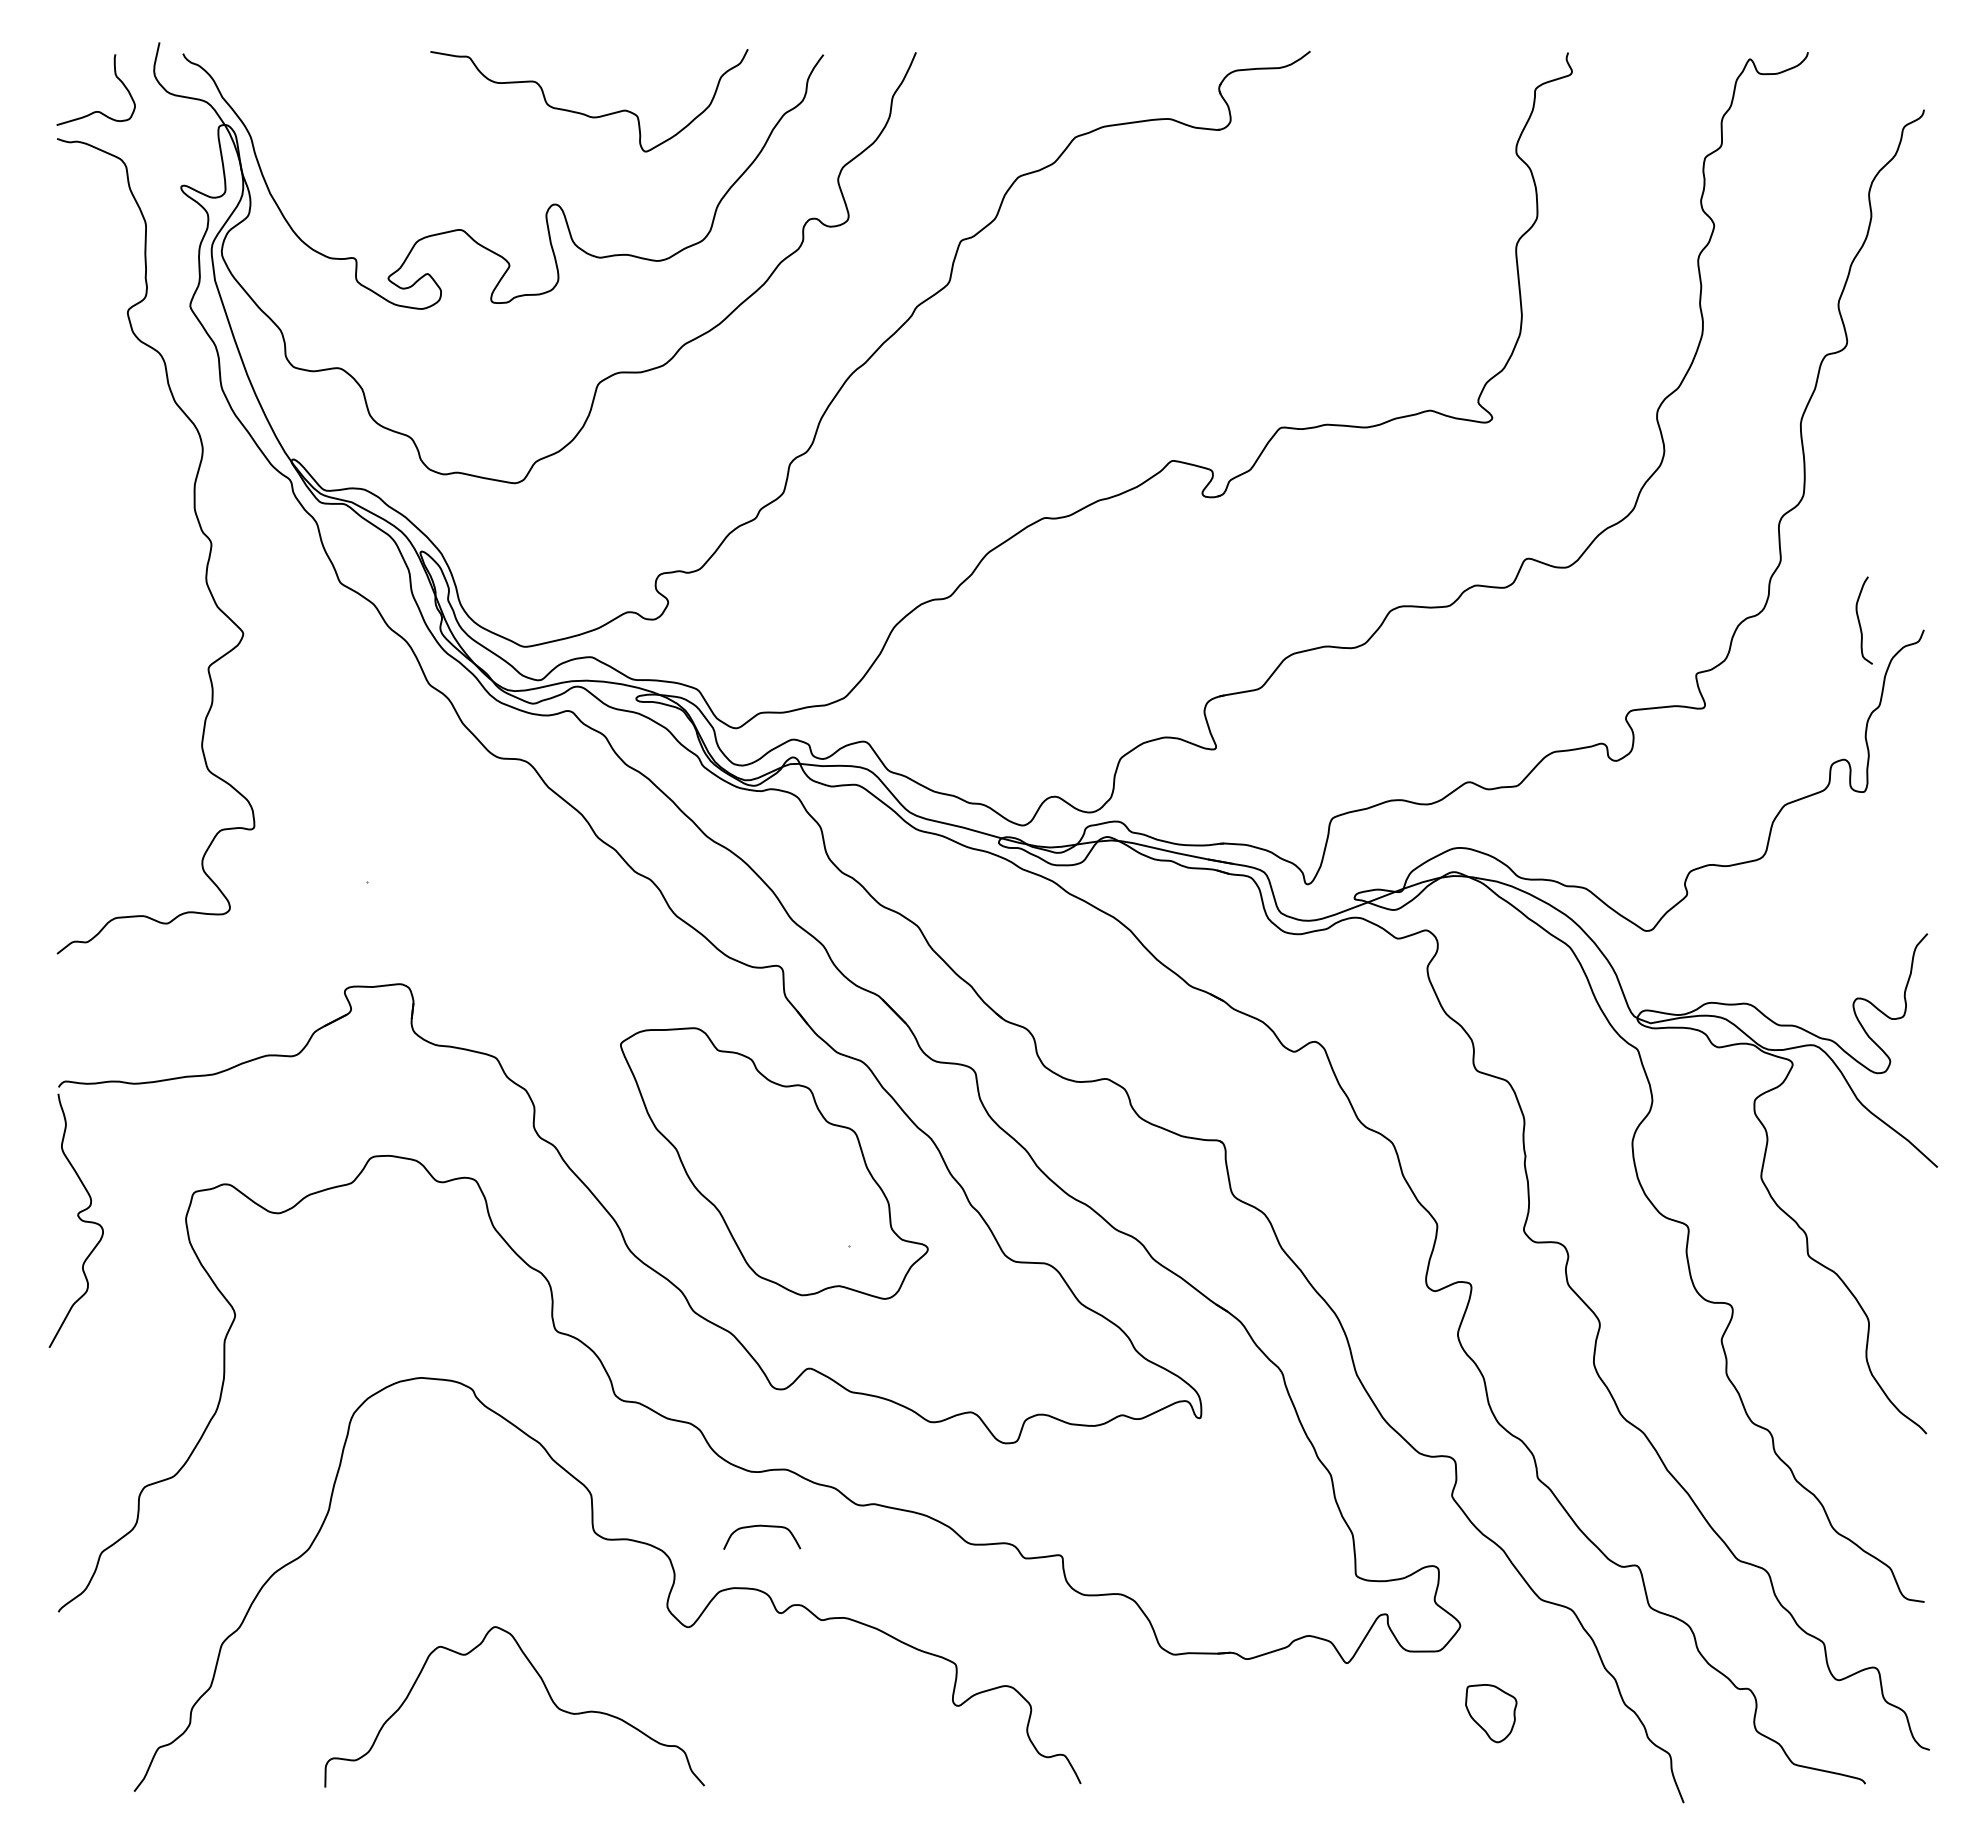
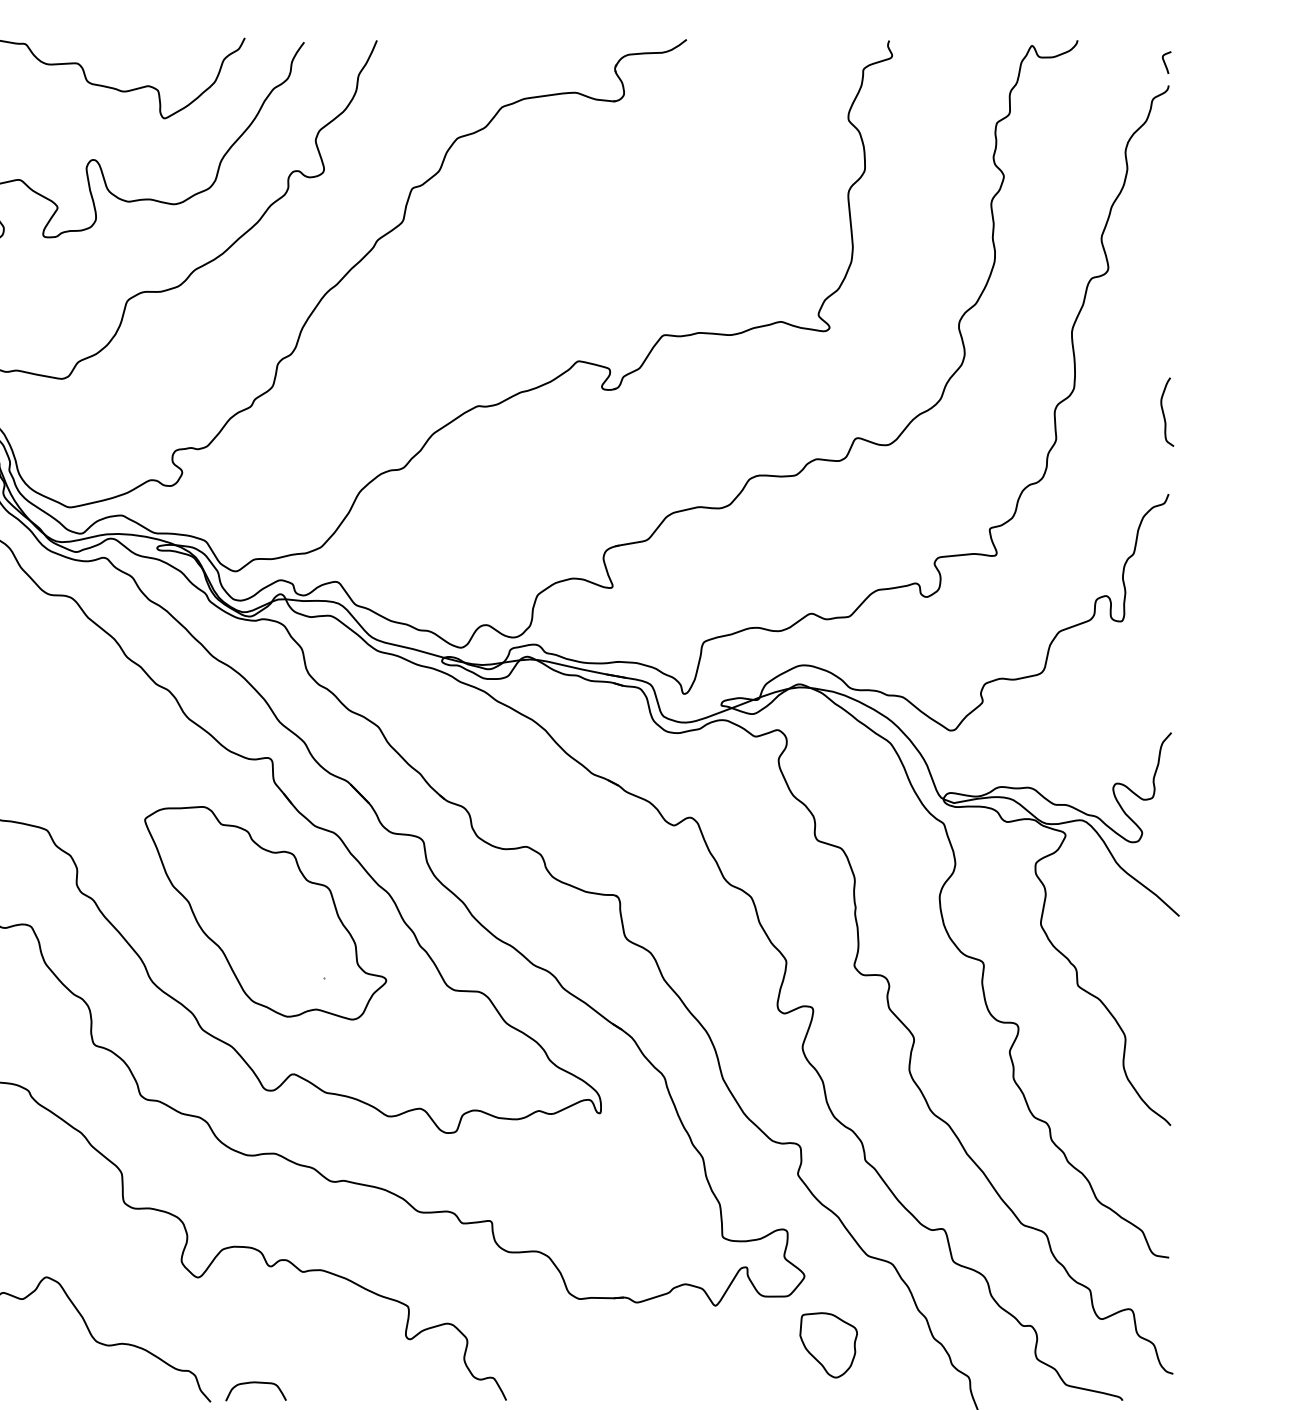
curve: (1919, 80) -> (1165, 62), added
curve: (1860, 622) -> (1164, 413), moved
curve: (762, 1526) -> (256, 1382), moved
part: (1491, 1713) -> (828, 1345), size x1.43

